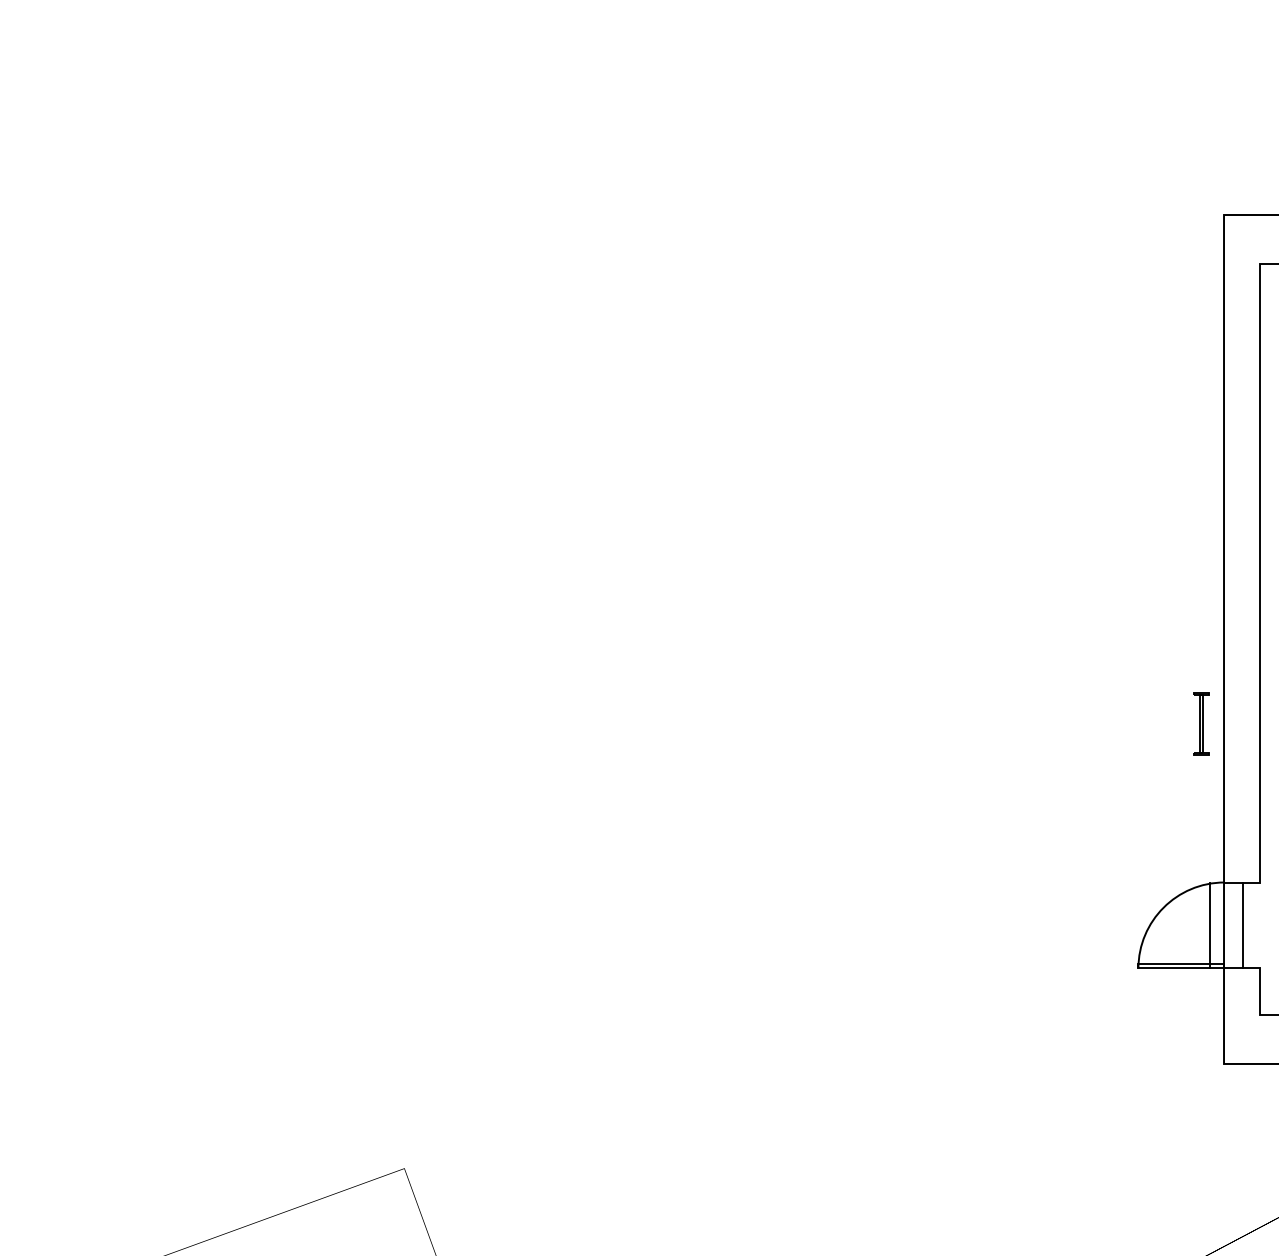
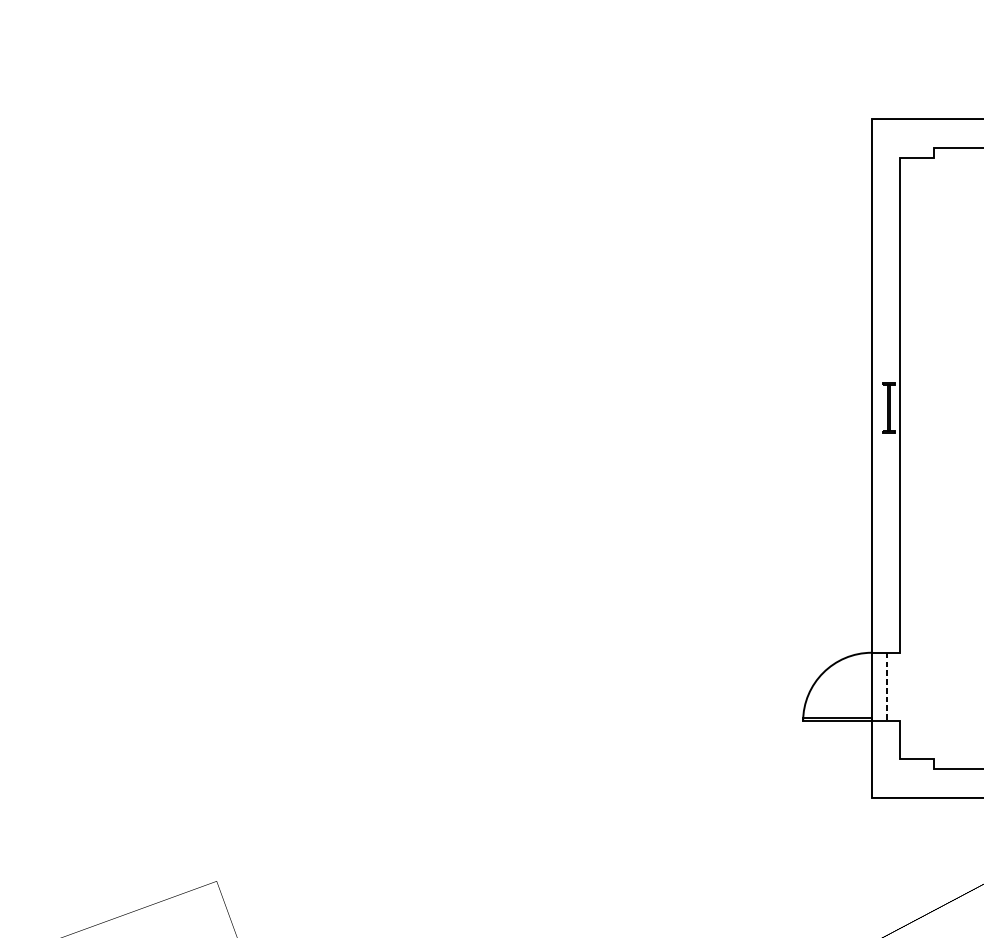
part: (1201, 723) -> (888, 407), moved
line: (1210, 925) -> (860, 687), removed
line: (1243, 925) -> (887, 687), solid -> dashed

